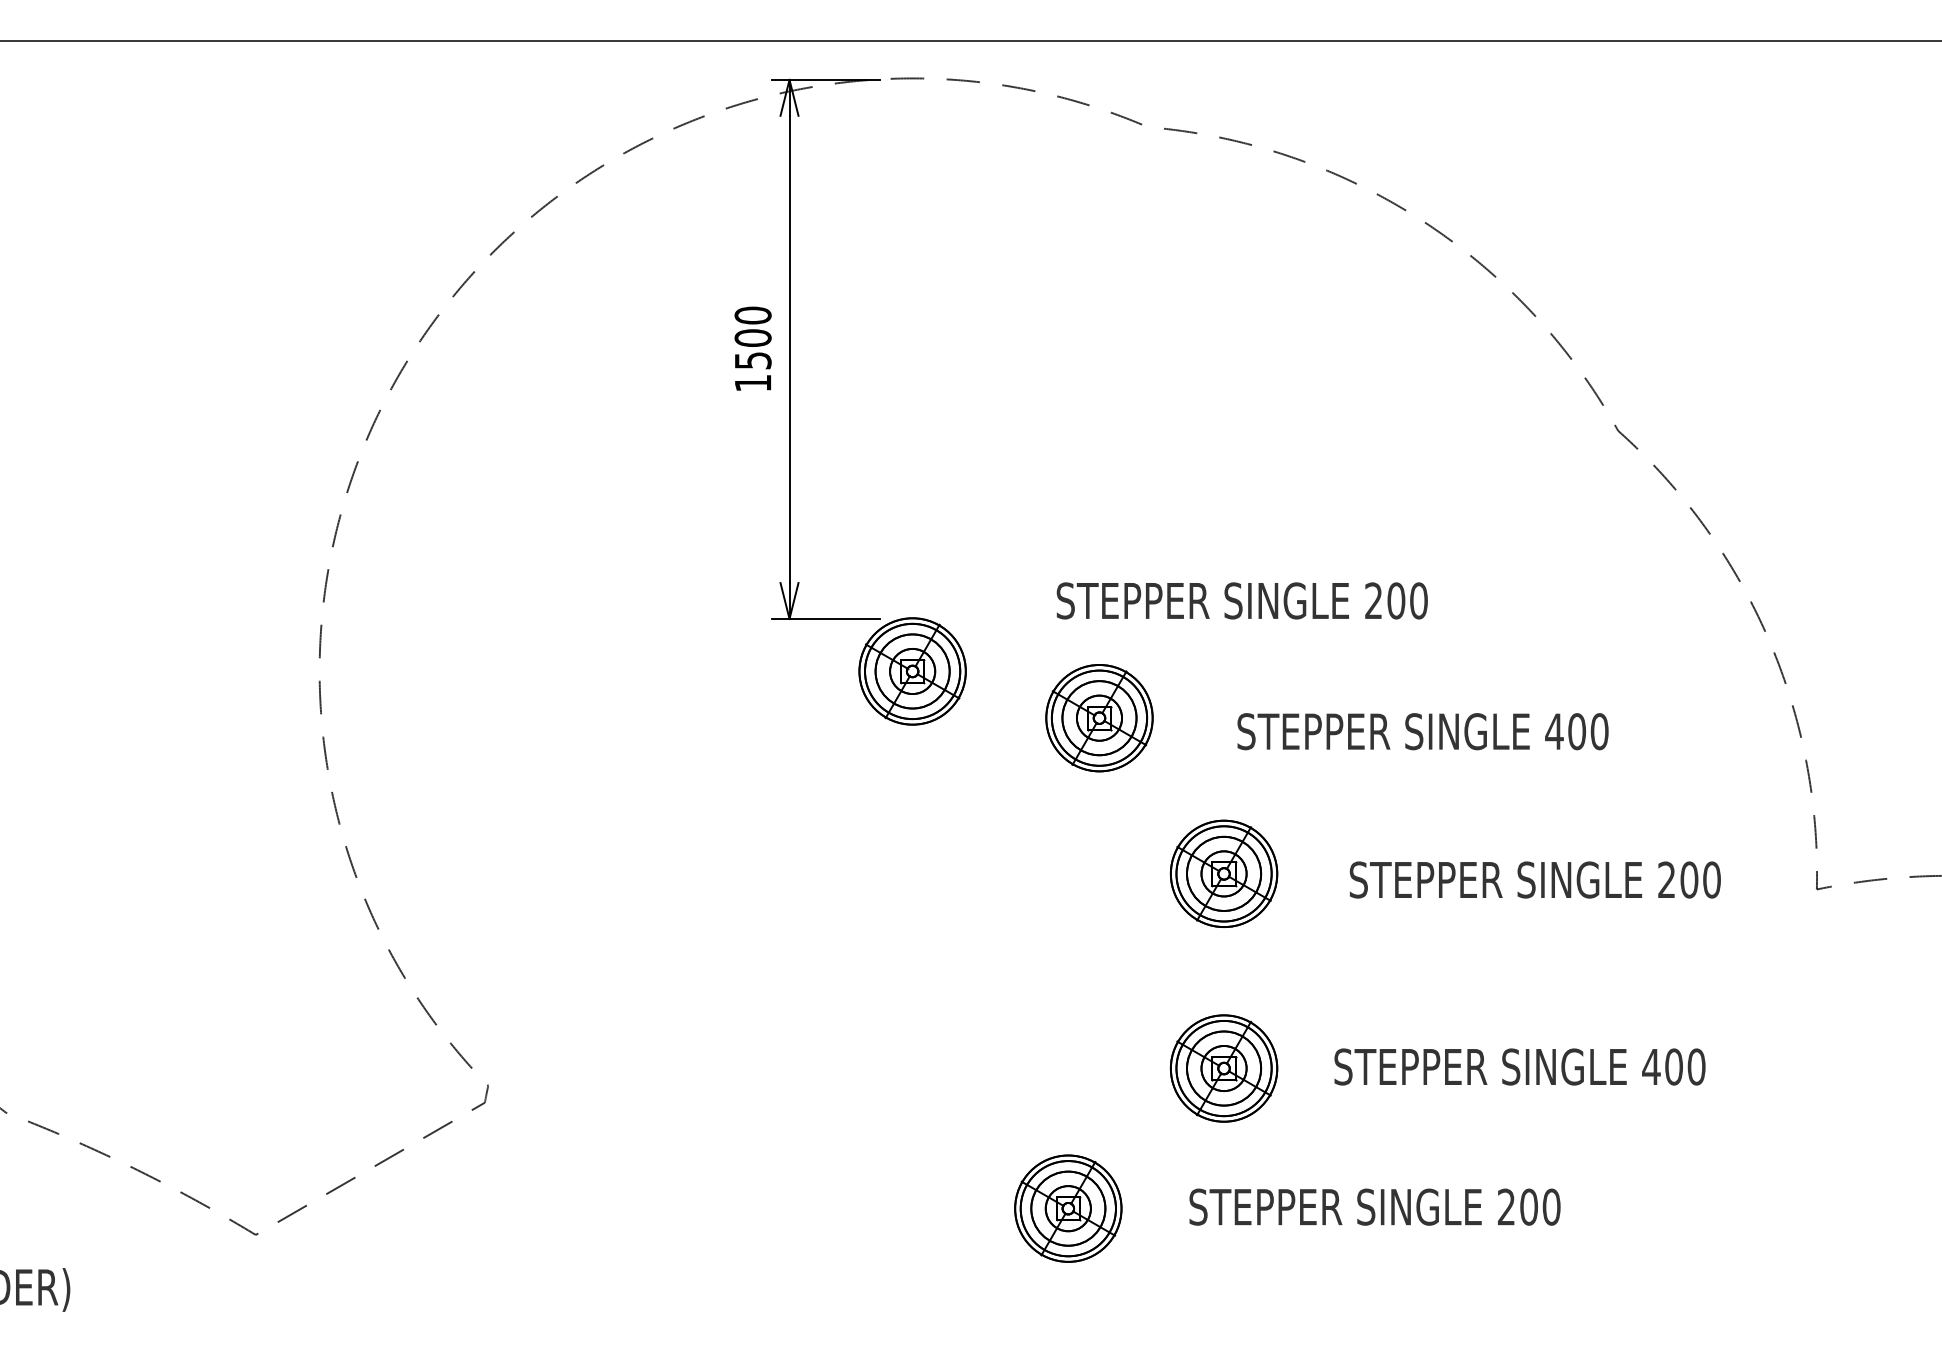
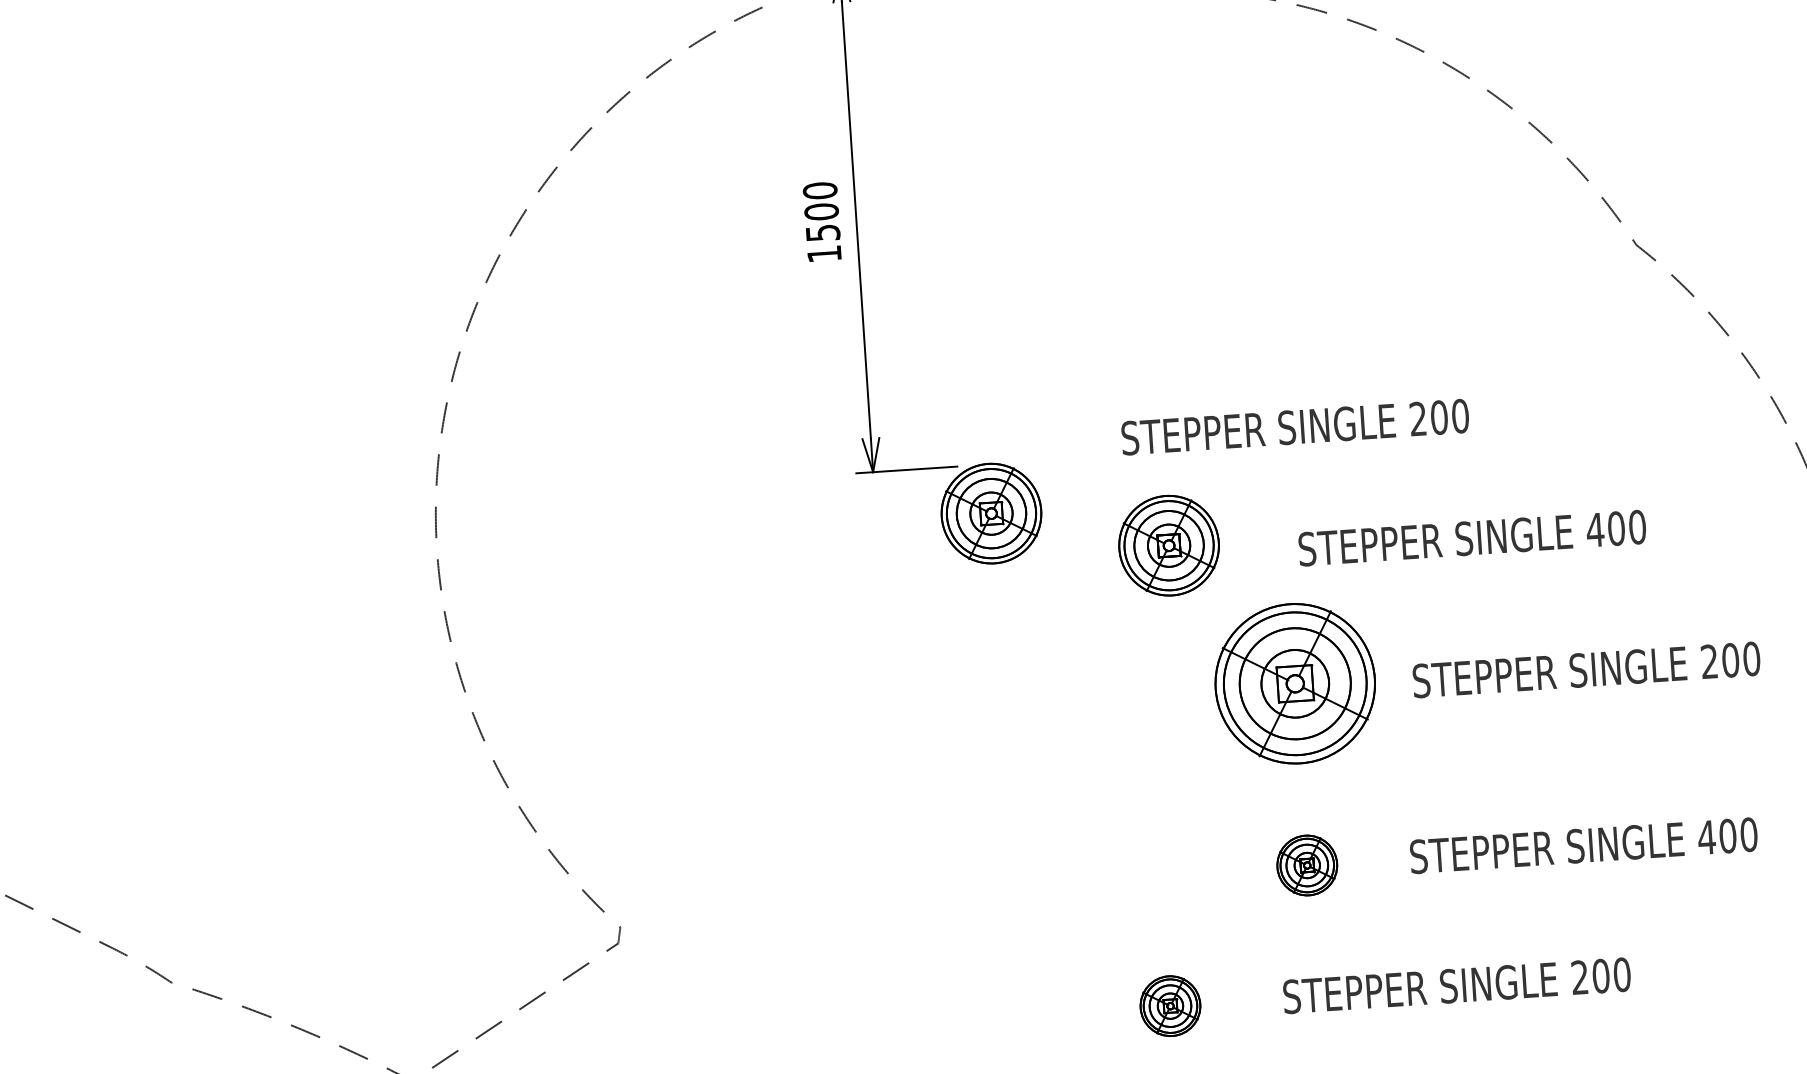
part: (1223, 873) -> (1294, 683), size x1.6
part: (1223, 1068) -> (1306, 865), size x0.6
part: (1068, 1208) -> (1170, 1006), size x0.6

